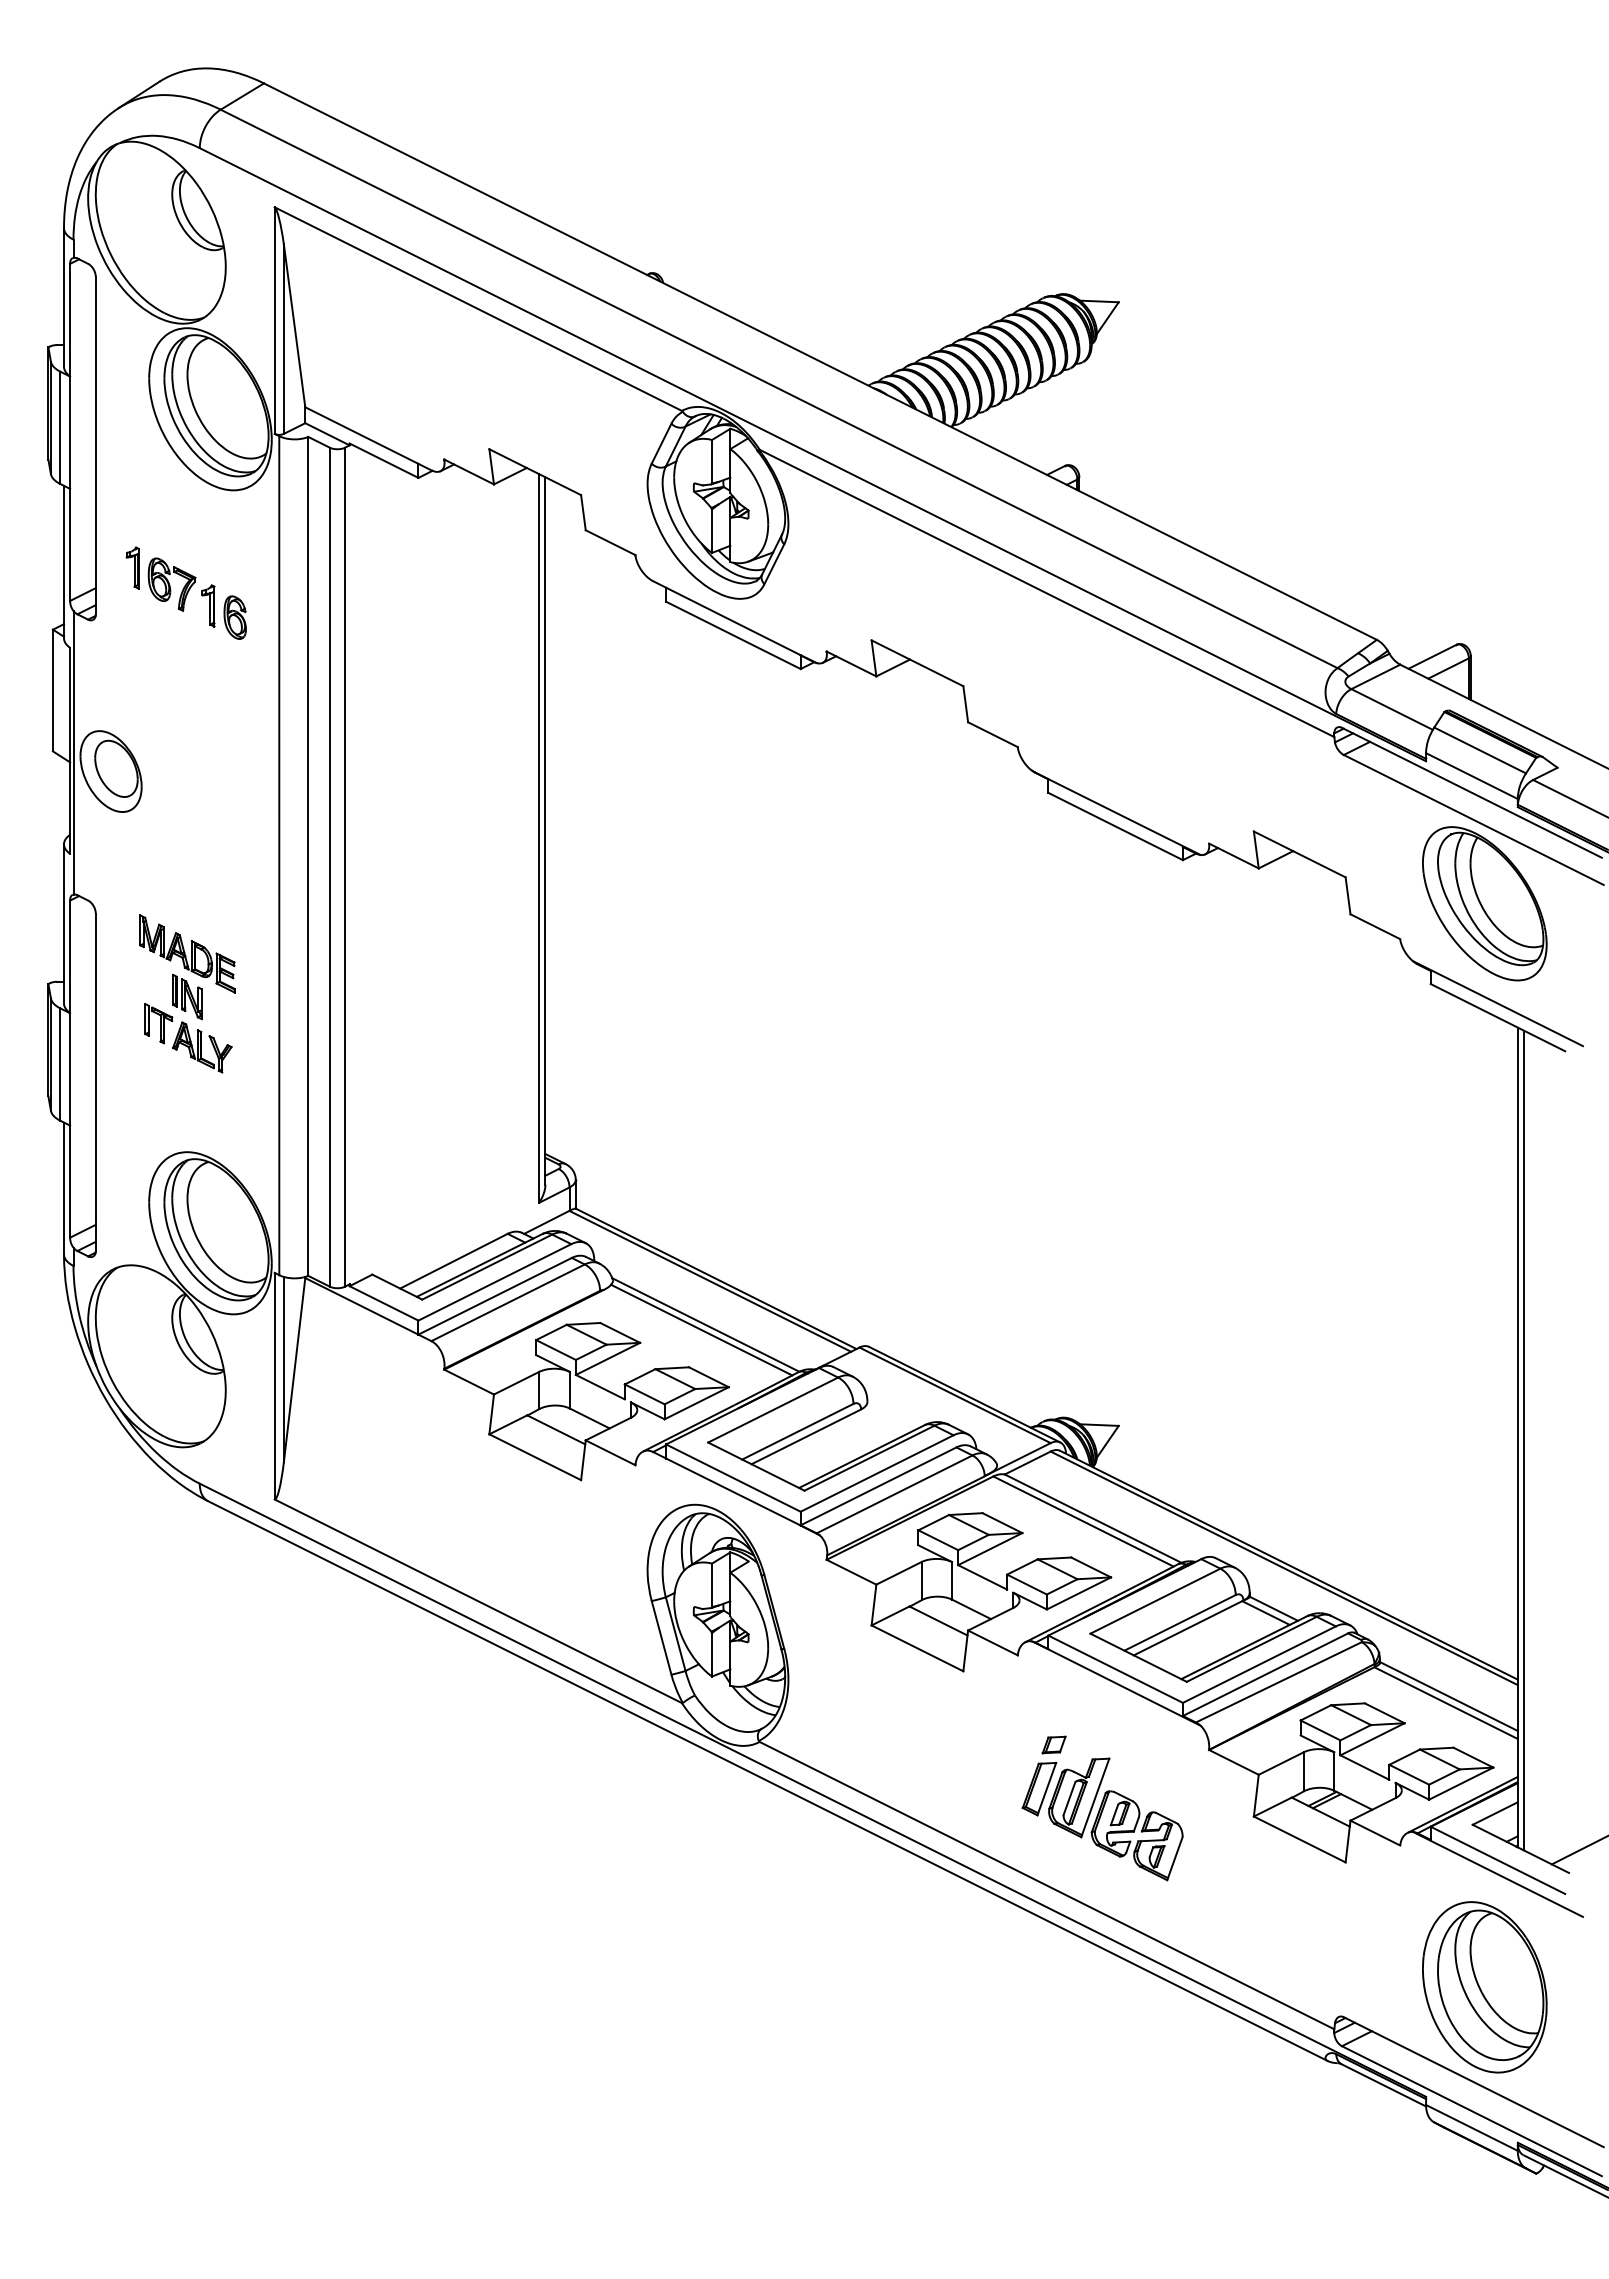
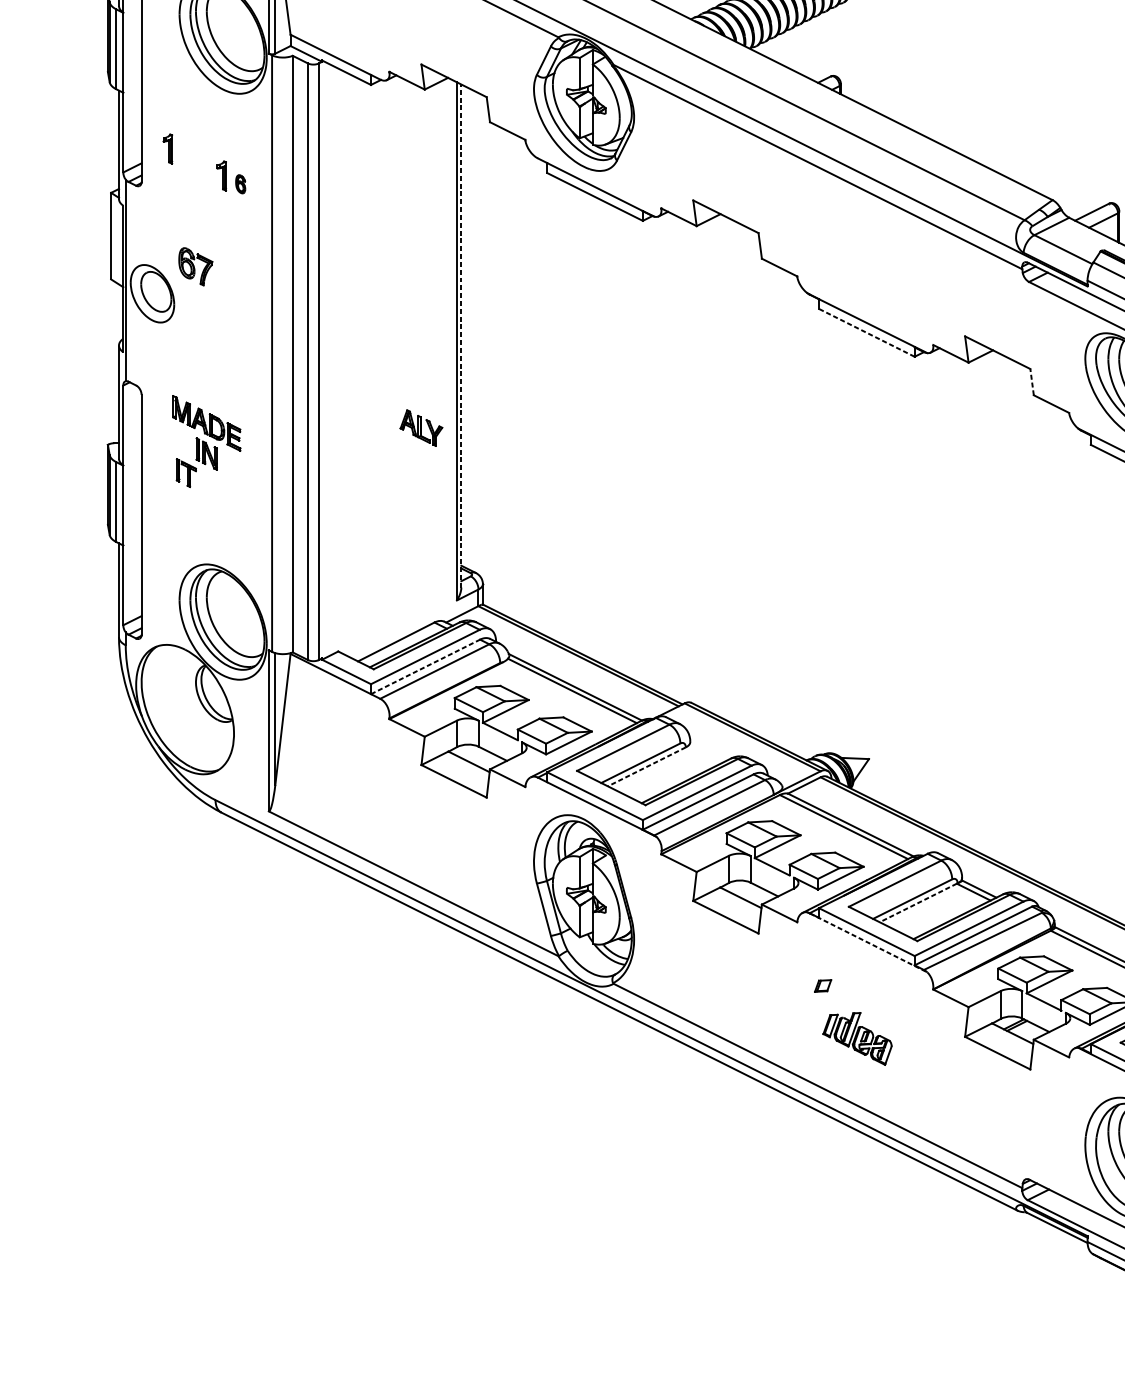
part: (171, 584) -> (195, 266), moved
part: (234, 617) -> (240, 184), size x0.6
line: (1115, 826) -> (866, 332), solid -> dashed
line: (545, 830) -> (461, 335), solid -> dashed
line: (1348, 895) -> (1032, 381), solid -> dashed
part: (202, 1047) -> (421, 428), moved
line: (495, 1296) -> (425, 667), solid -> dashed
line: (805, 1437) -> (646, 767), solid -> dashed
line: (1188, 1628) -> (918, 903), solid -> dashed
line: (1118, 1684) -> (868, 942), solid -> dashed
part: (1102, 1819) -> (857, 1038), size x0.6

